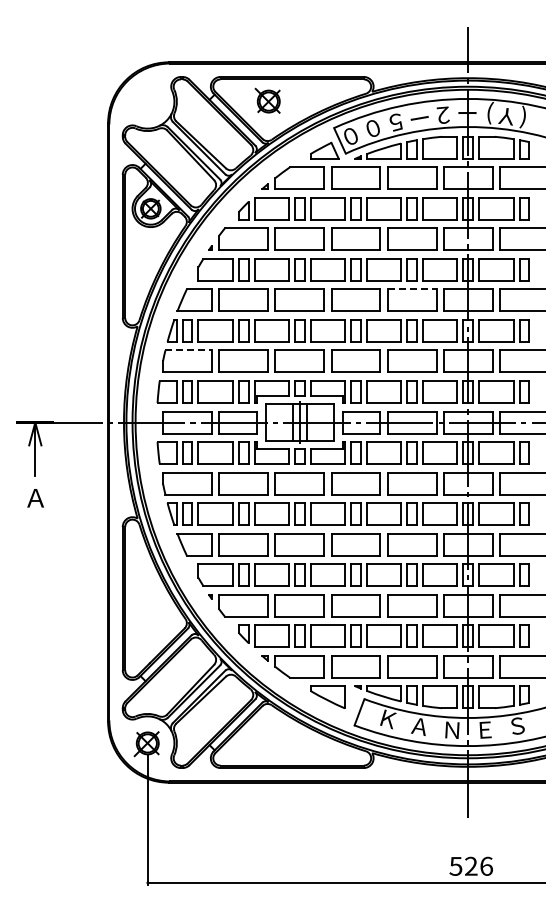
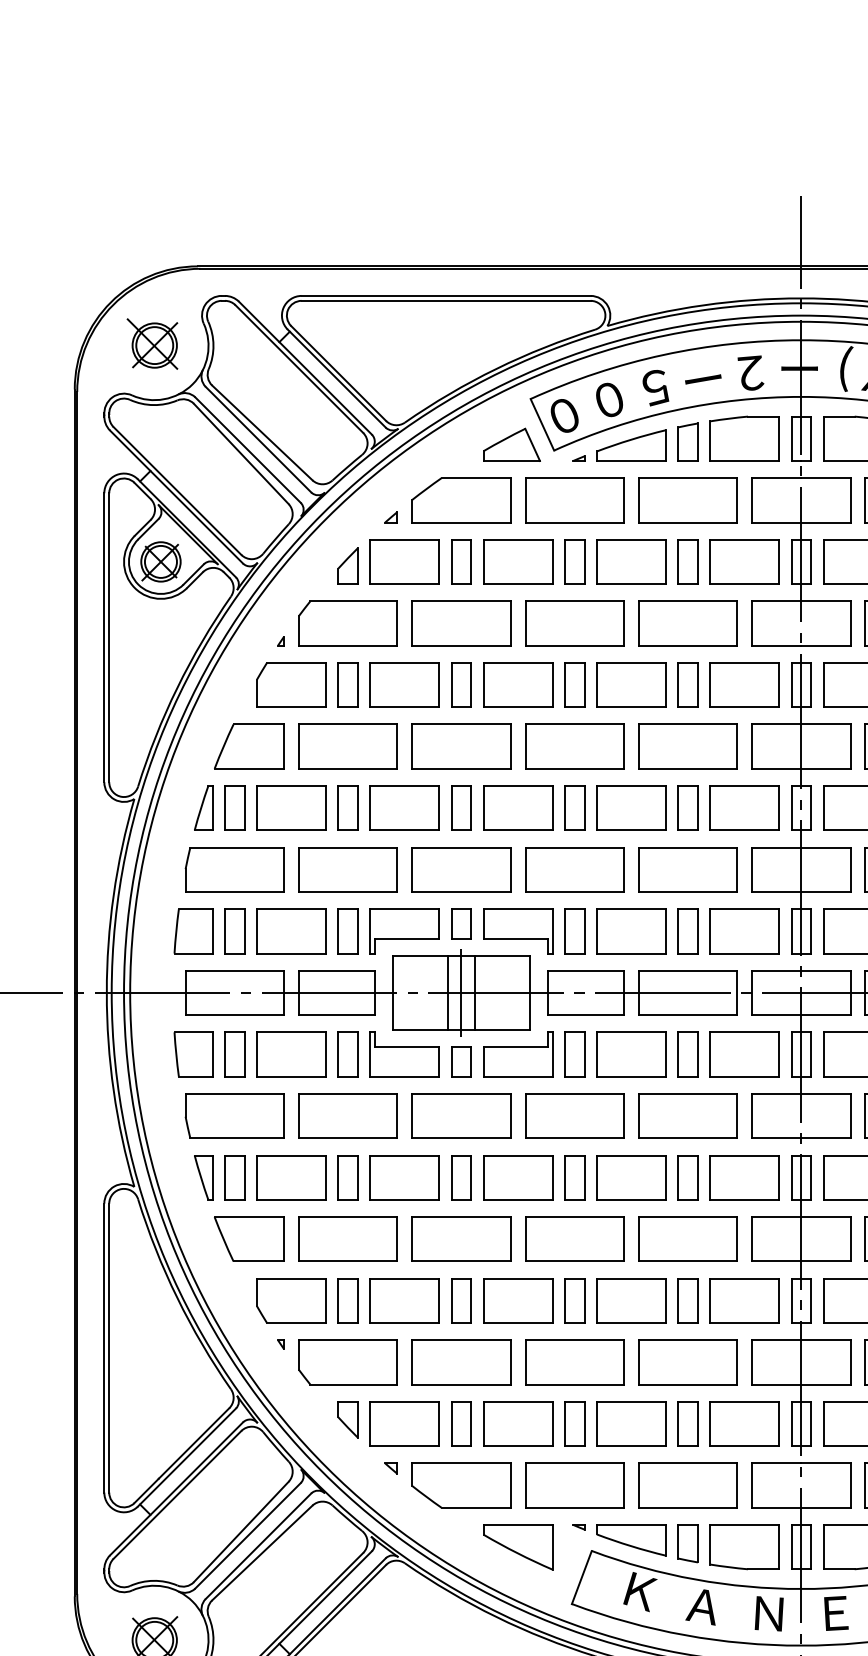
part: (267, 100) -> (152, 343), moved
line: (412, 289) -> (688, 724), dashed -> solid
line: (189, 350) -> (238, 847), dashed -> solid

